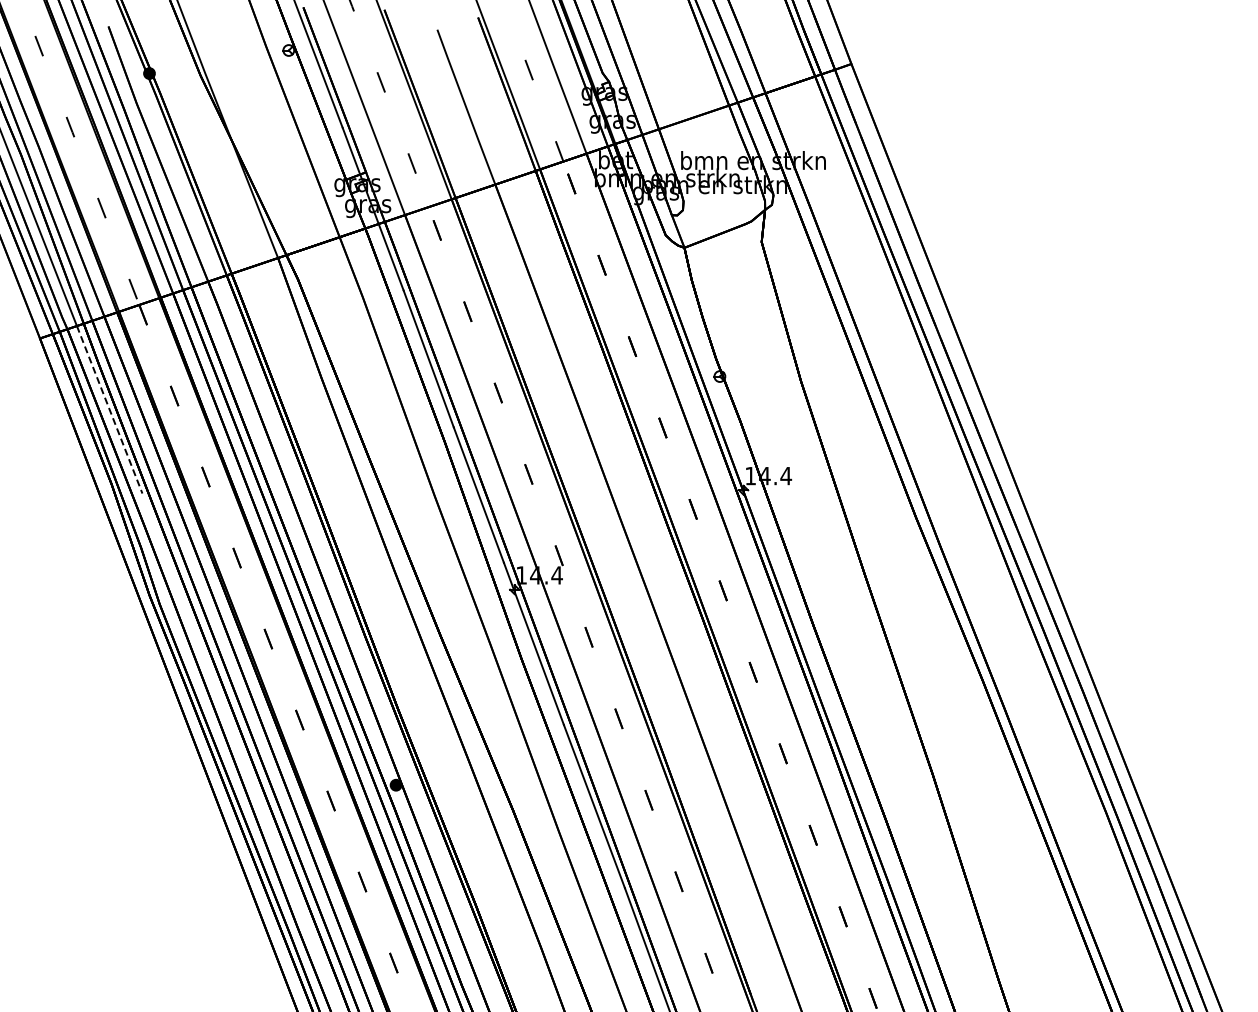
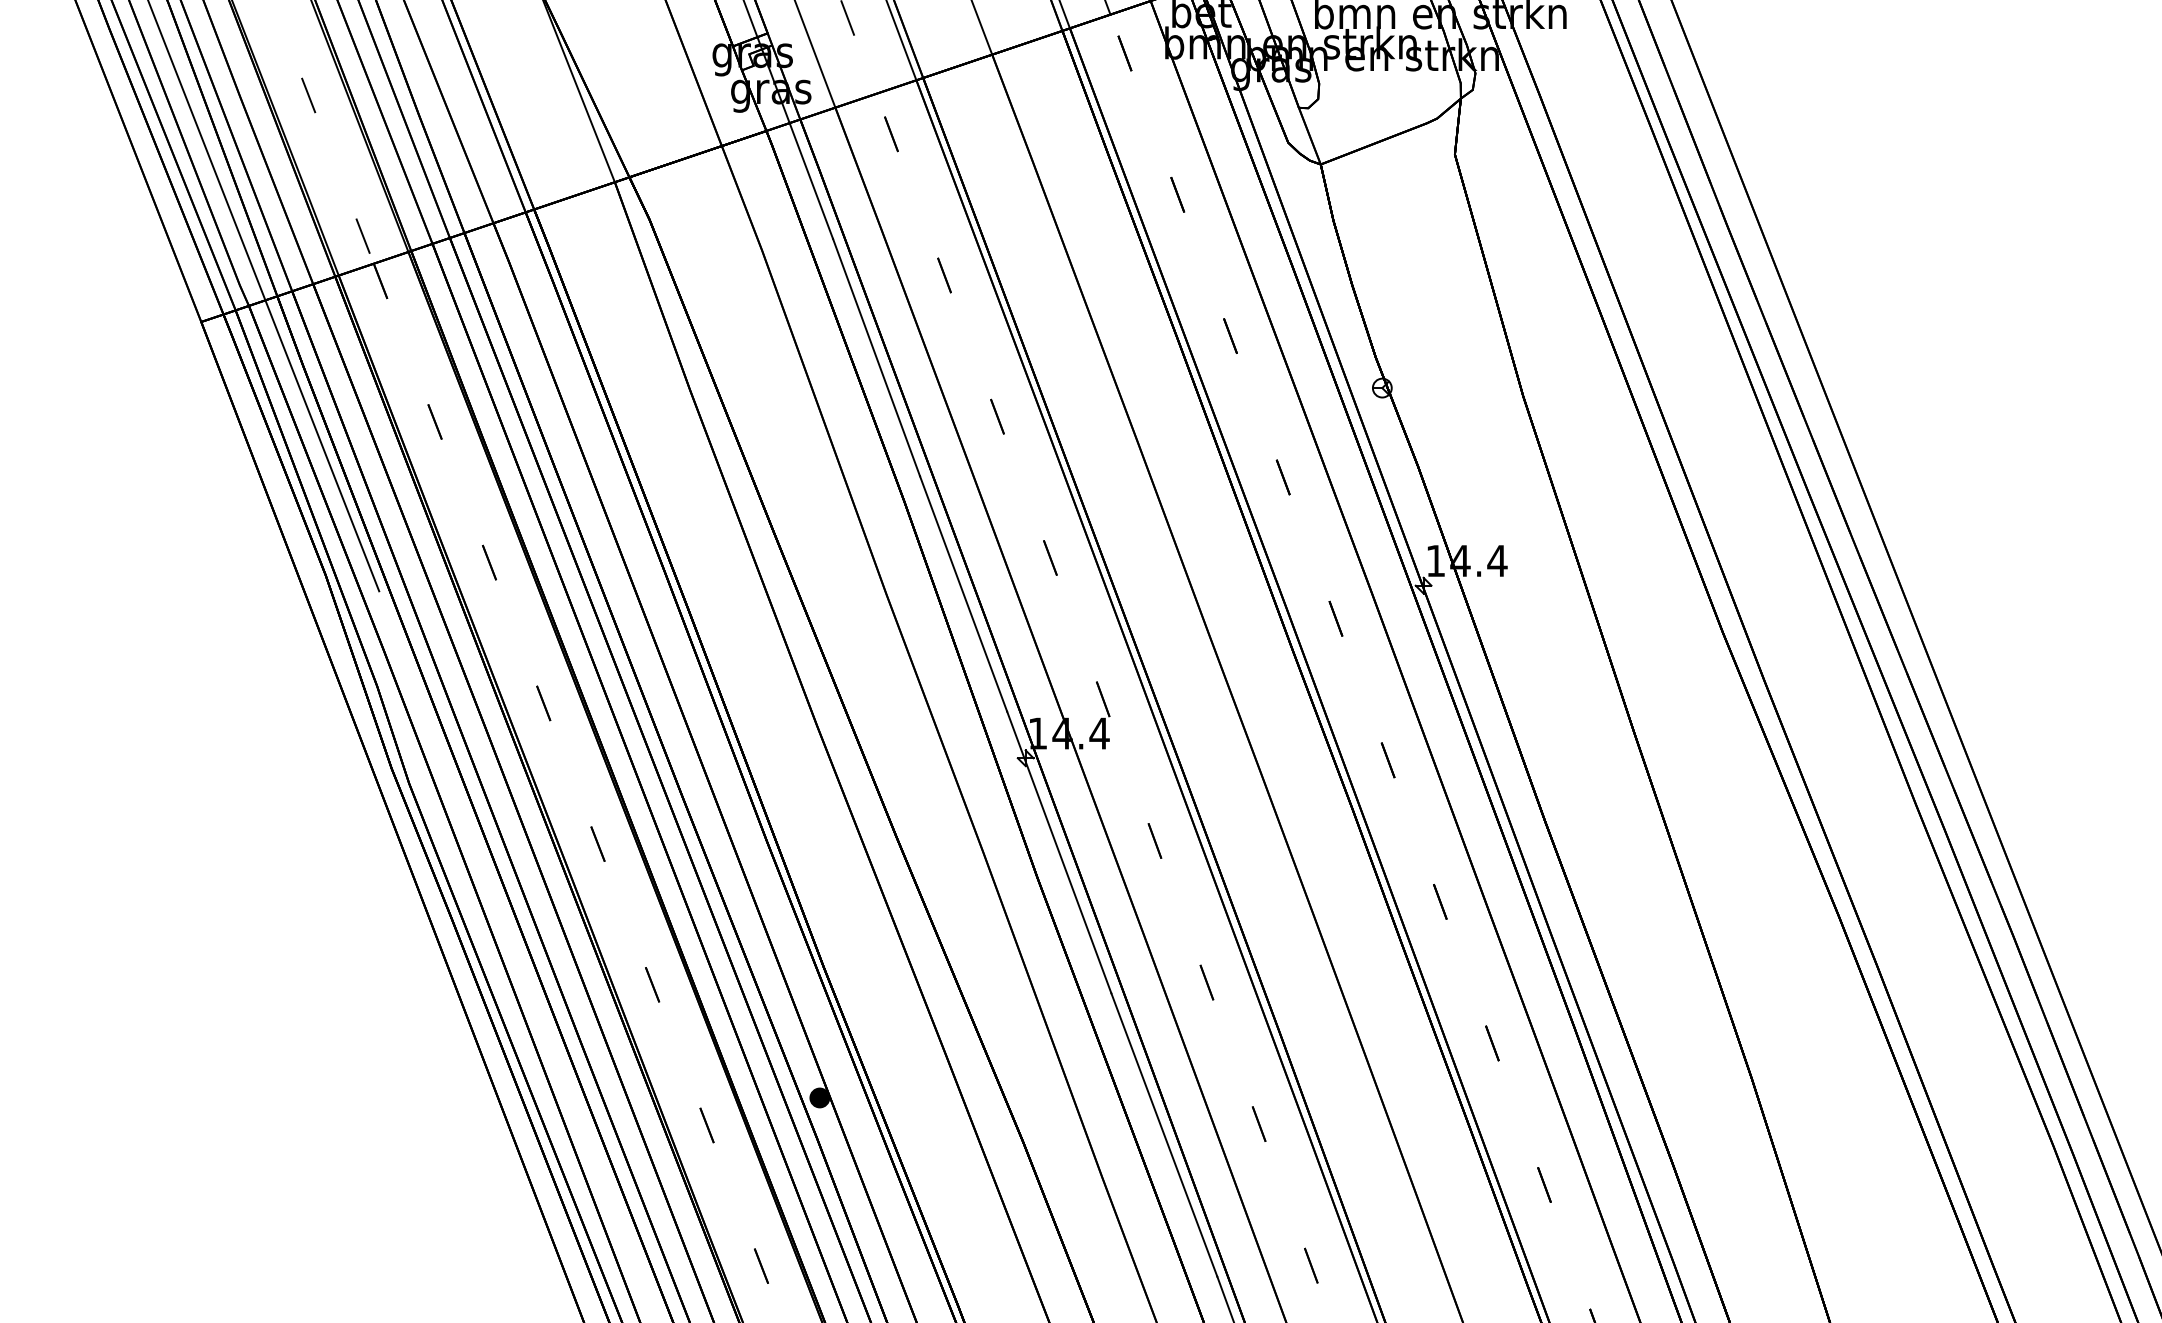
line: (109, 409) -> (321, 445), dashed -> solid

